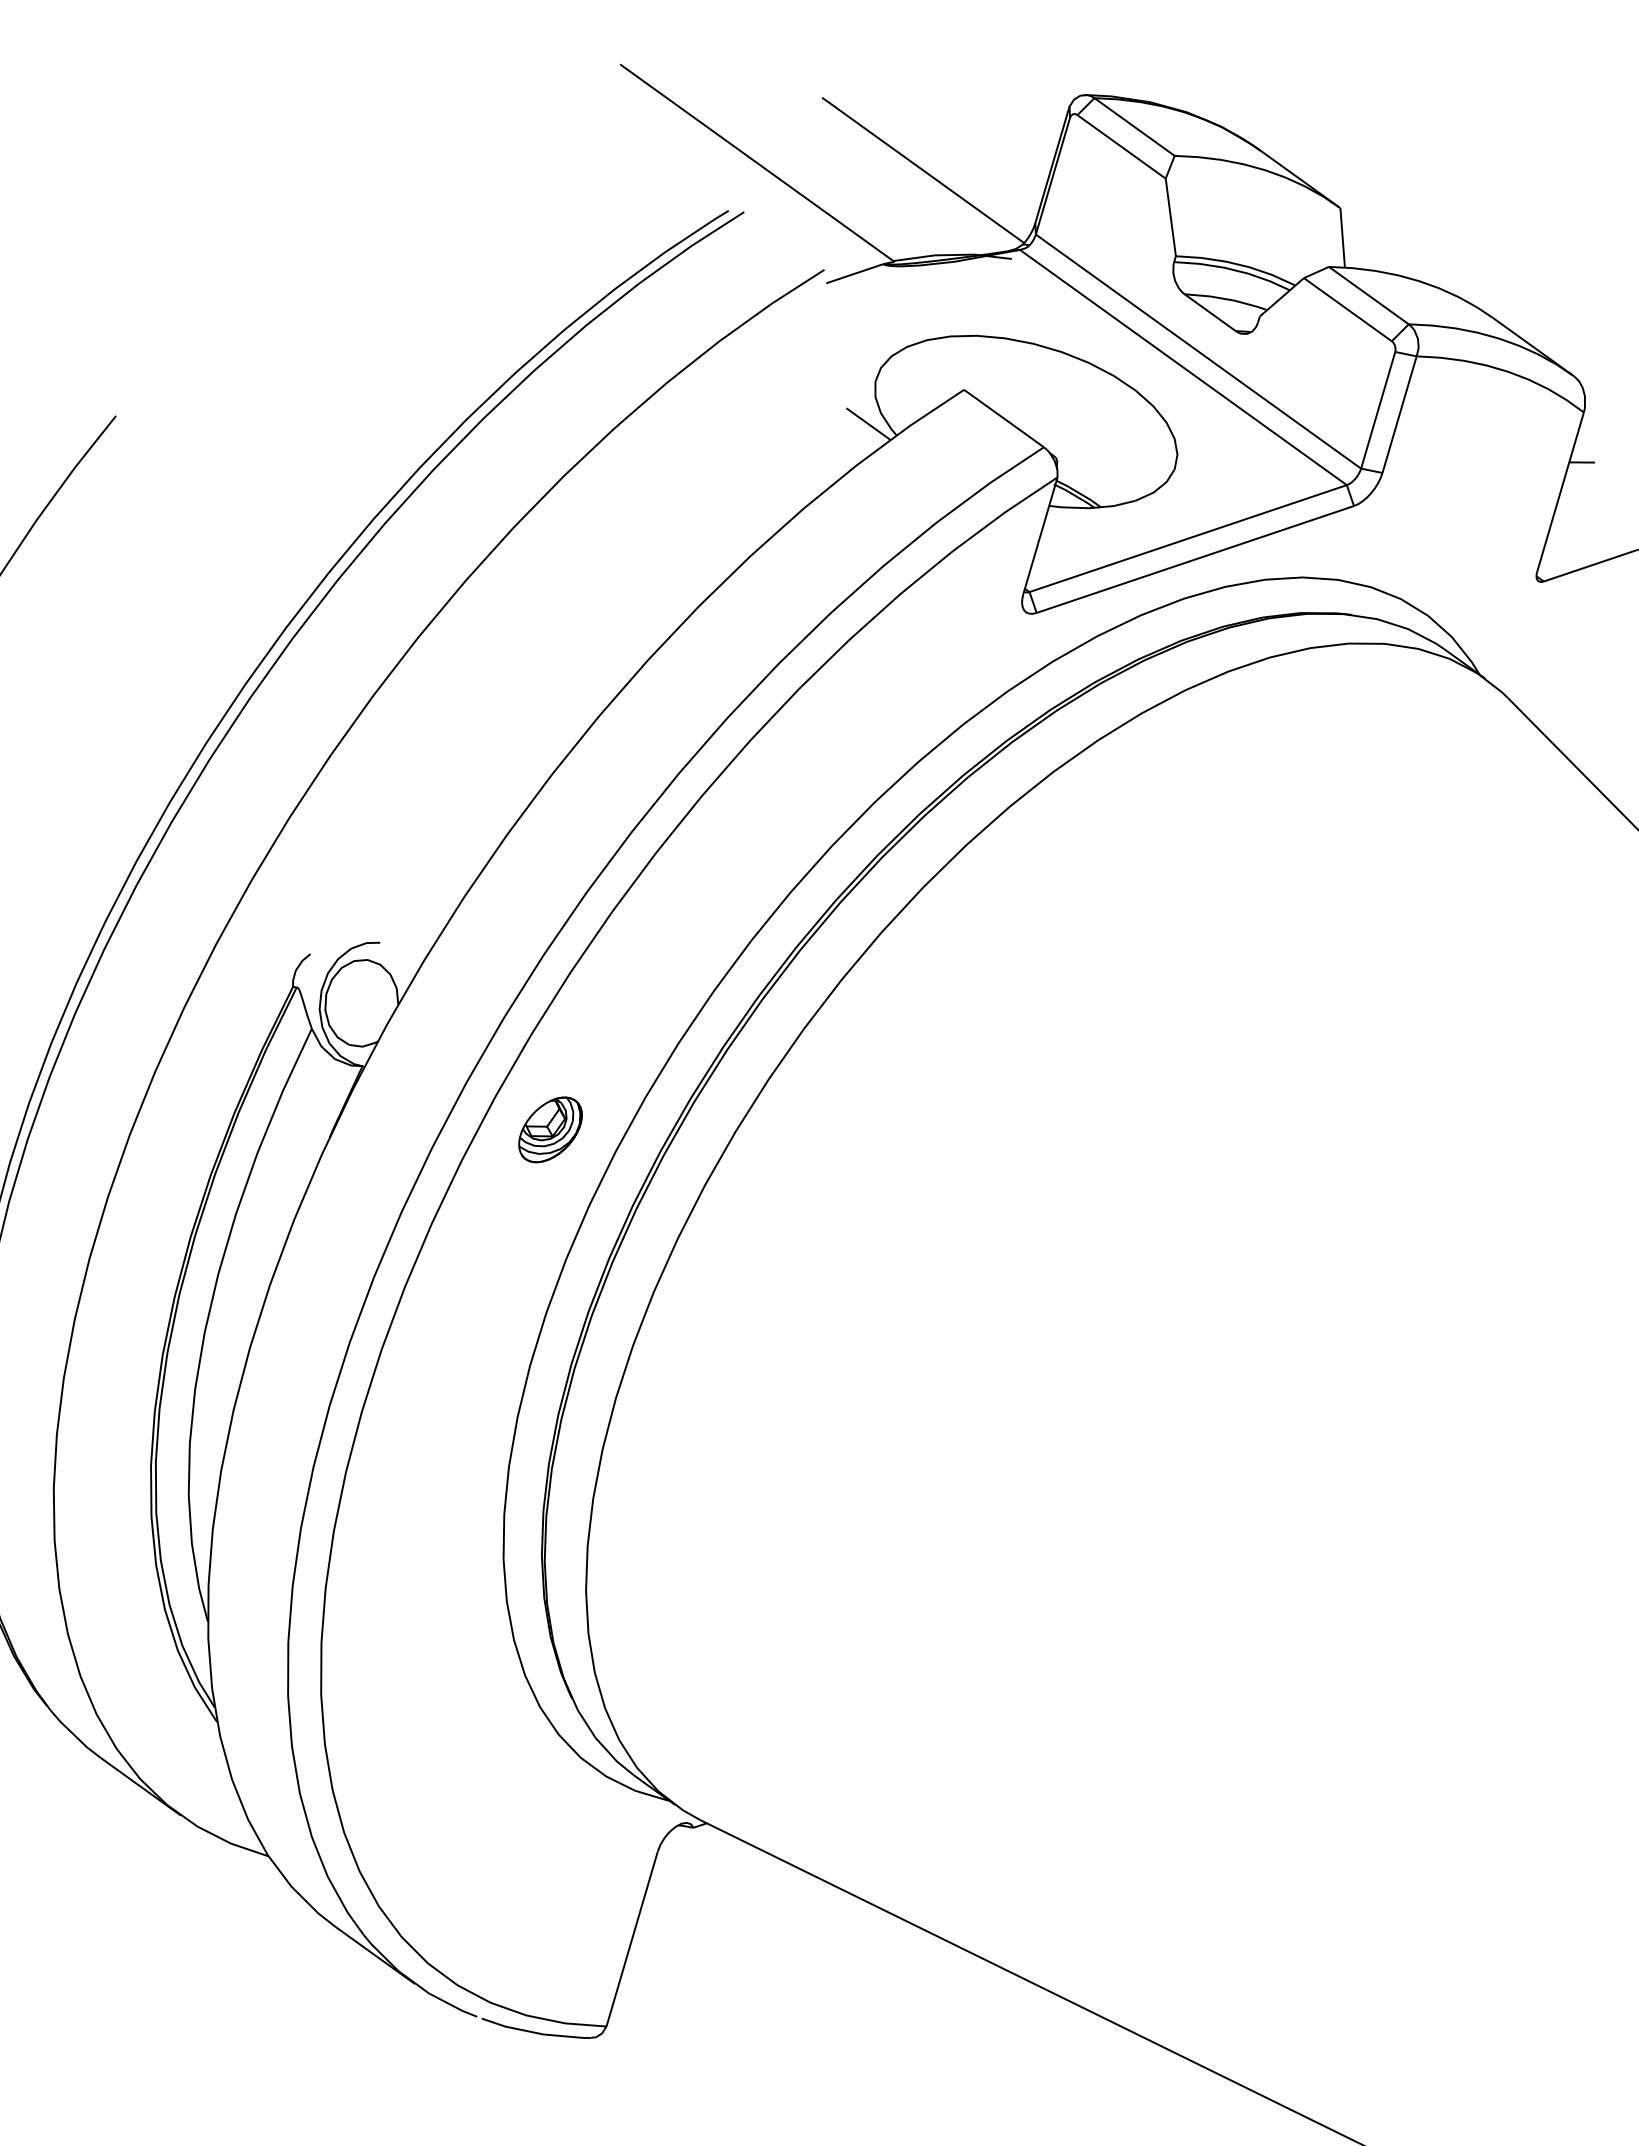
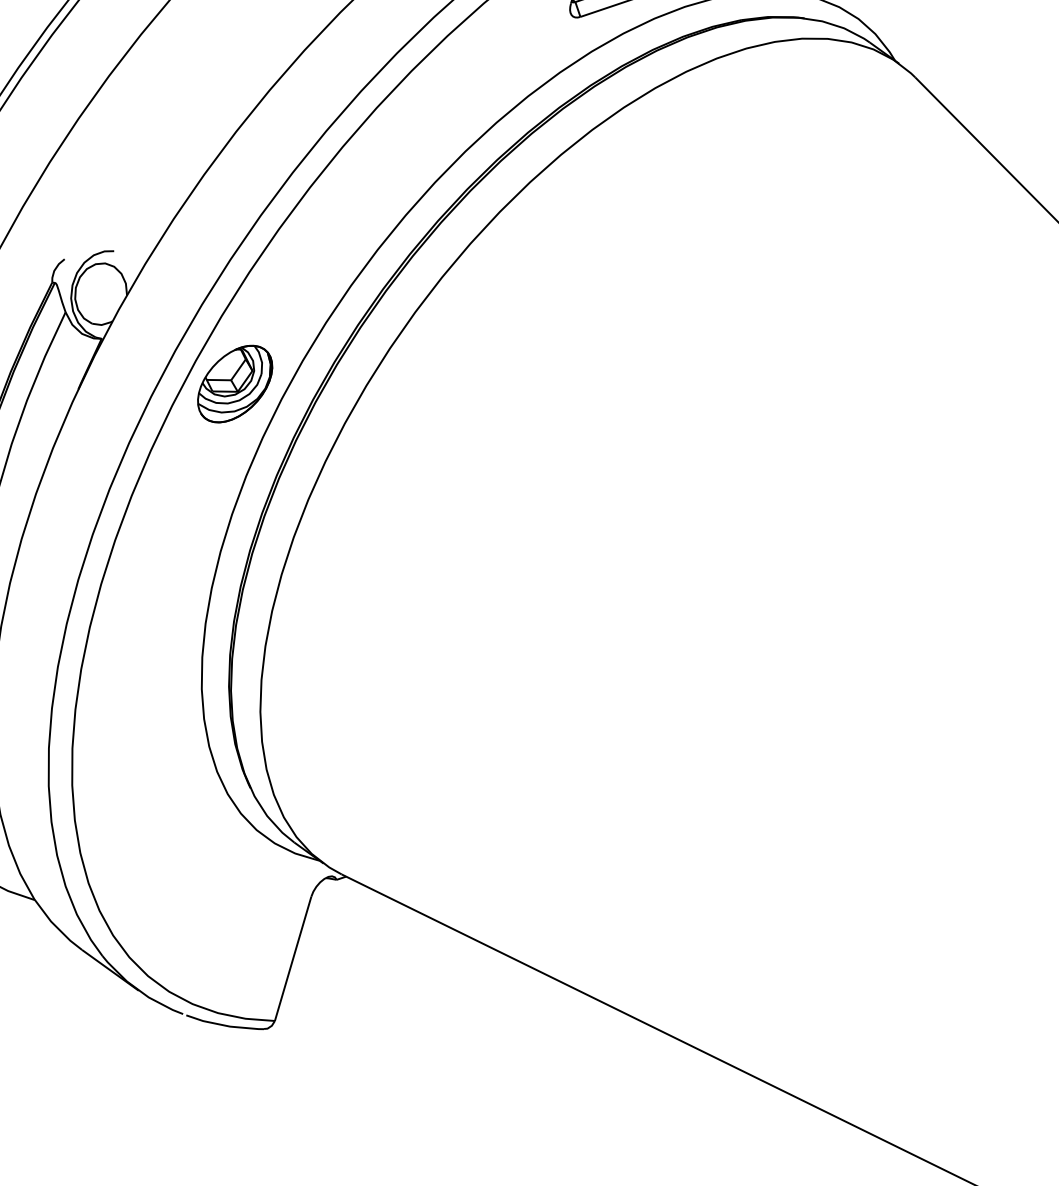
part: (550, 1129) -> (235, 383), size x1.67

